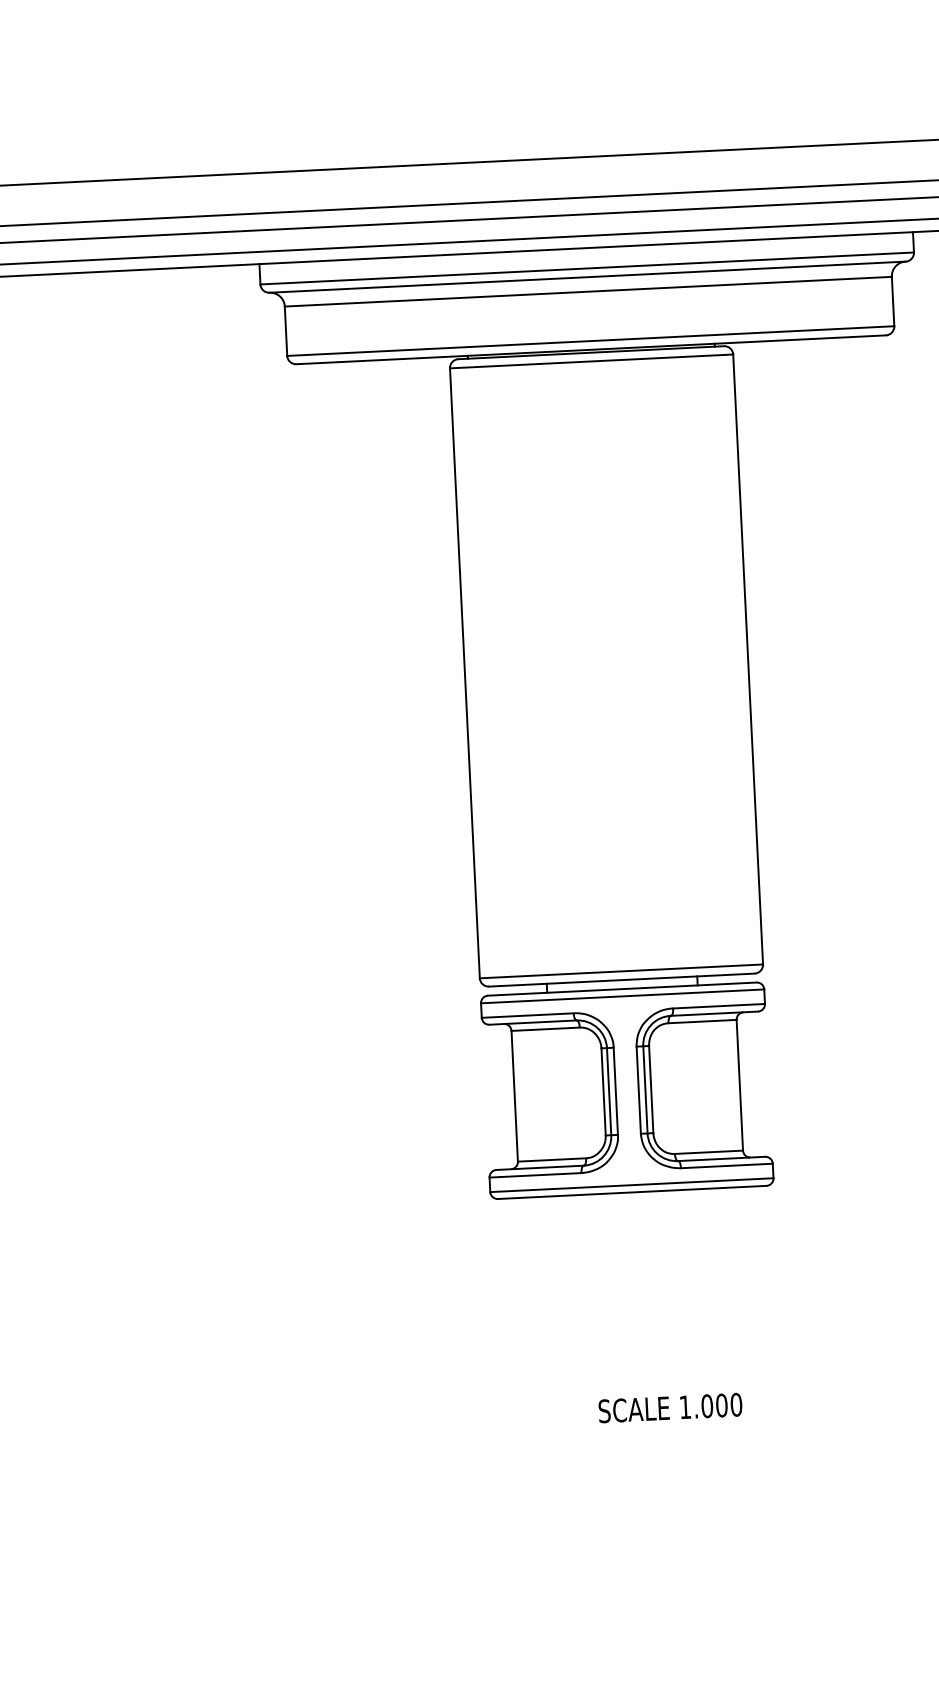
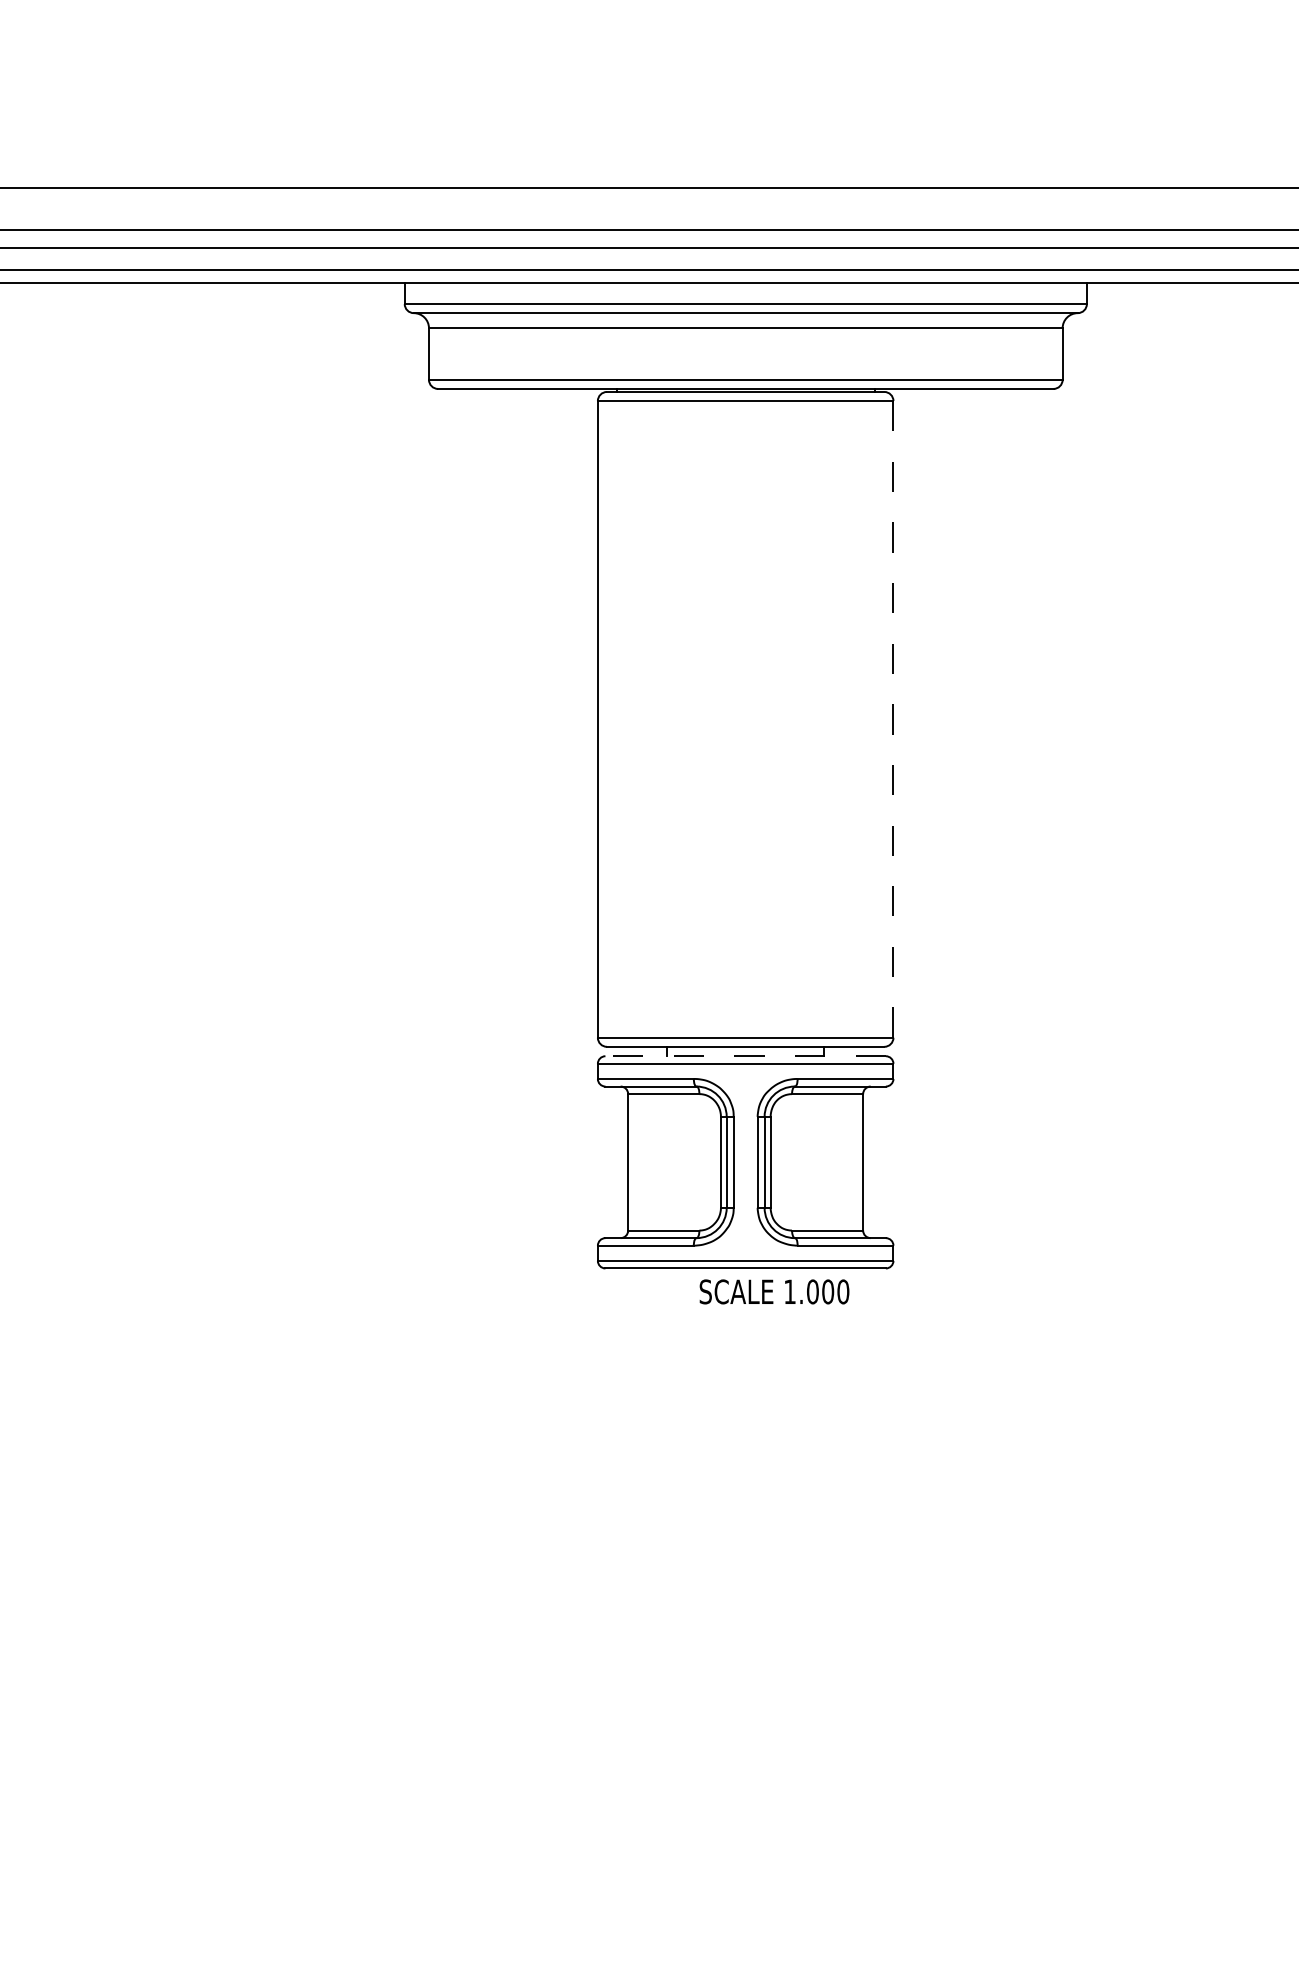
line: (748, 659) -> (893, 719), solid -> dashed
line: (622, 989) -> (745, 1056), solid -> dashed
text: (670, 1407) -> (774, 1291), moved

